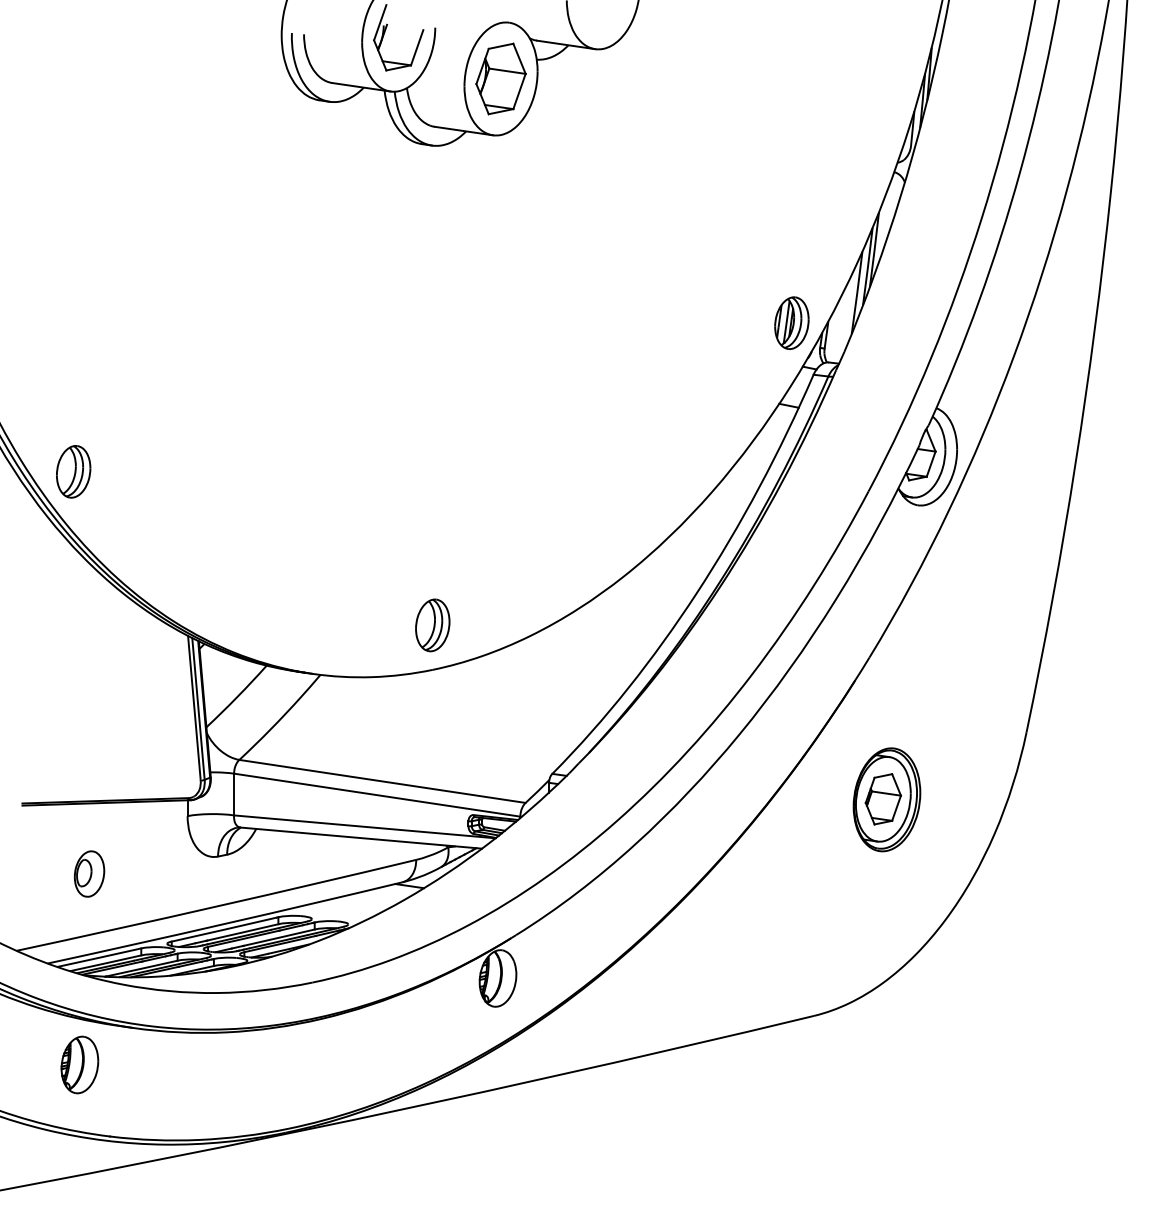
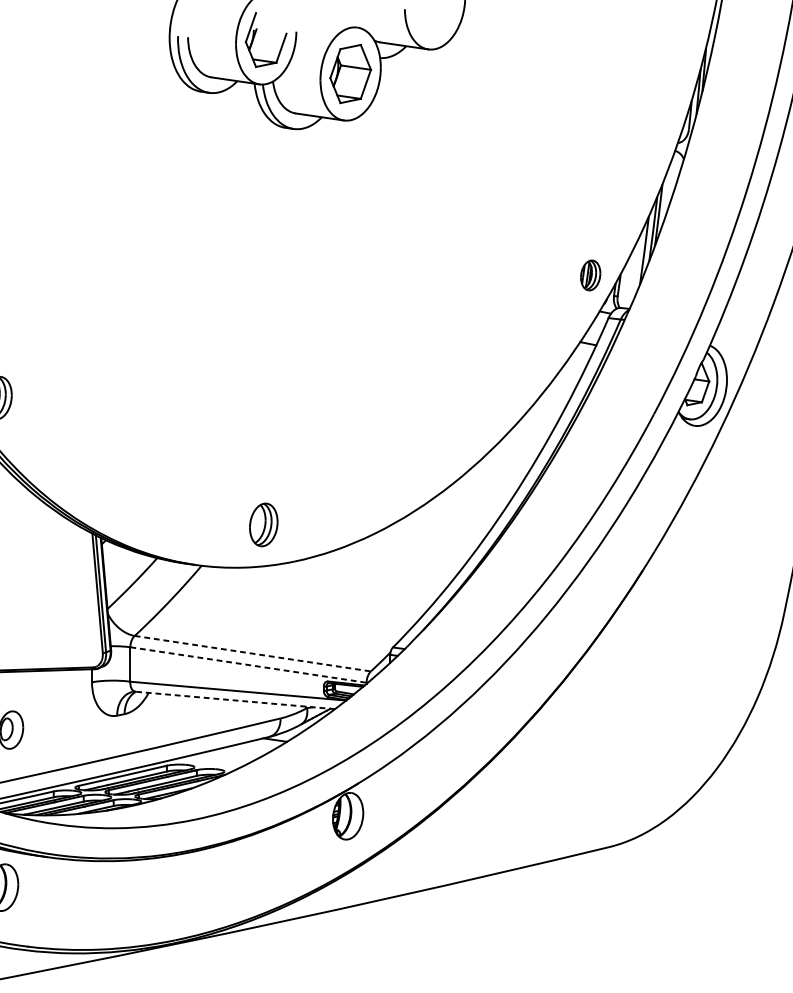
part: (791, 322) -> (590, 274), size x0.7
part: (432, 625) -> (263, 525), moved
line: (382, 781) -> (252, 653), solid -> dashed
line: (377, 795) -> (248, 665), solid -> dashed
part: (886, 799) -> (668, 668), removed
line: (360, 838) -> (234, 700), solid -> dashed

